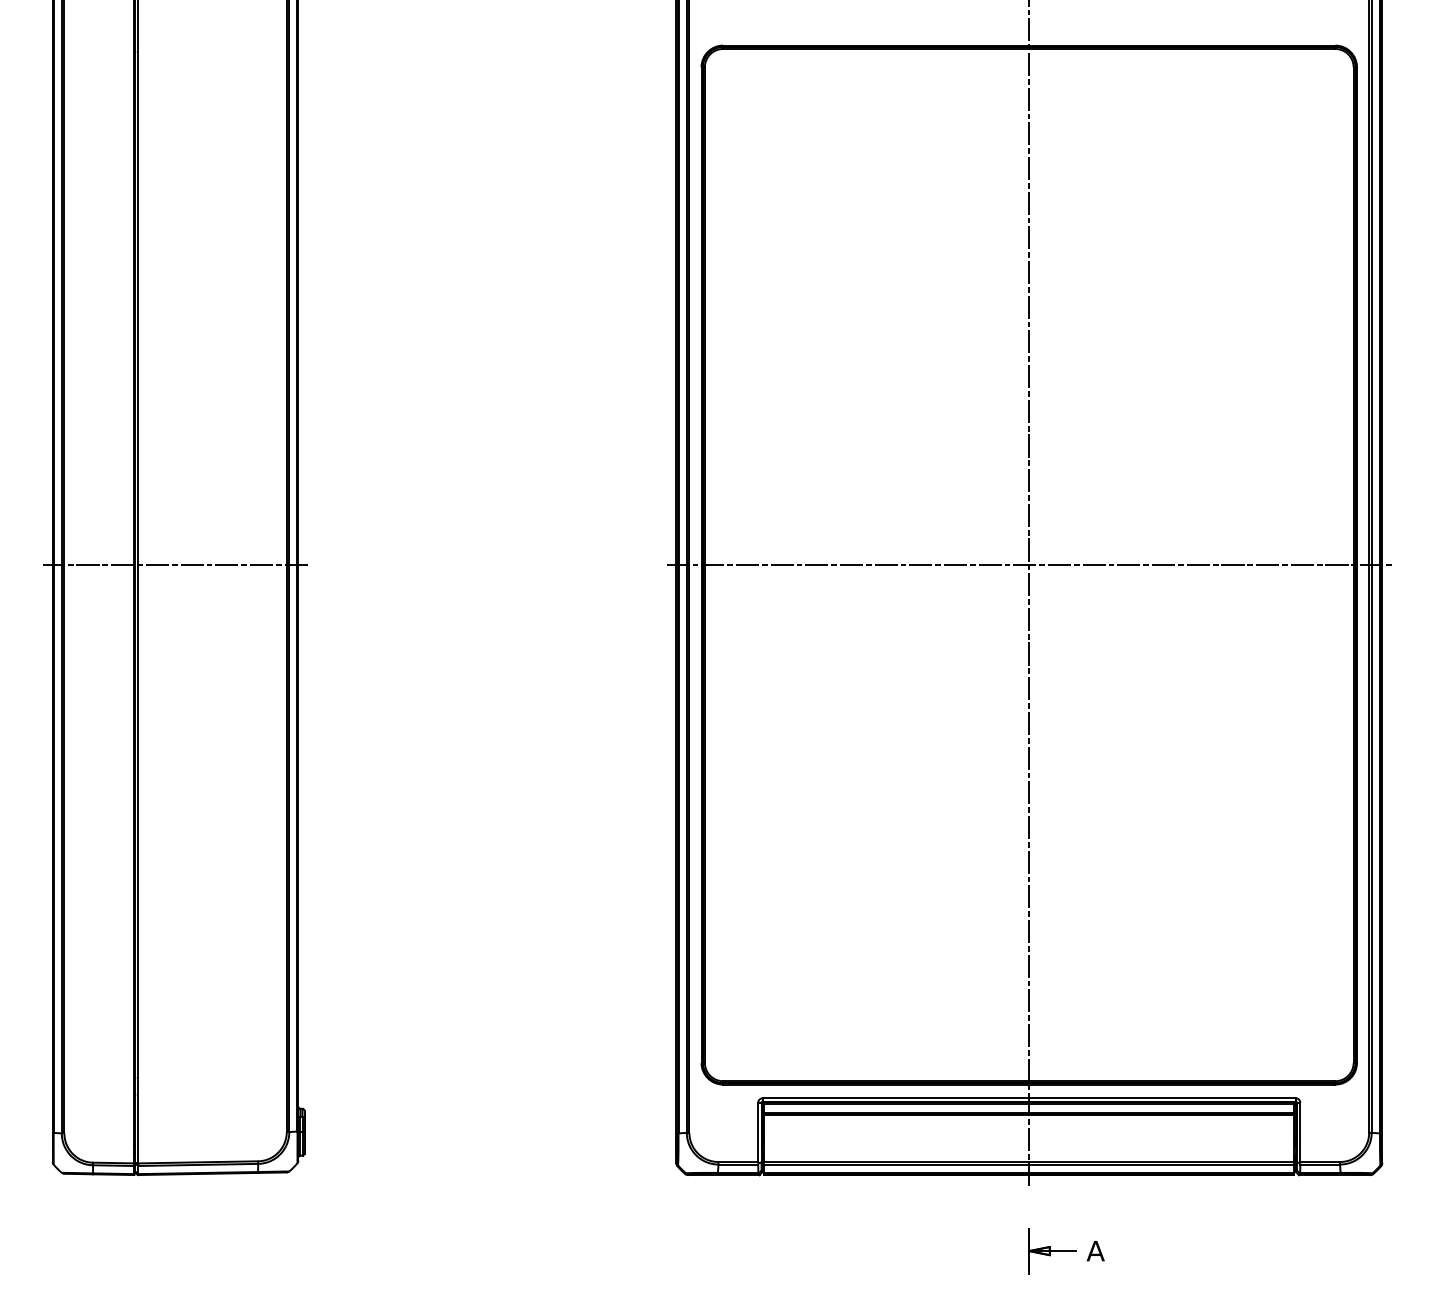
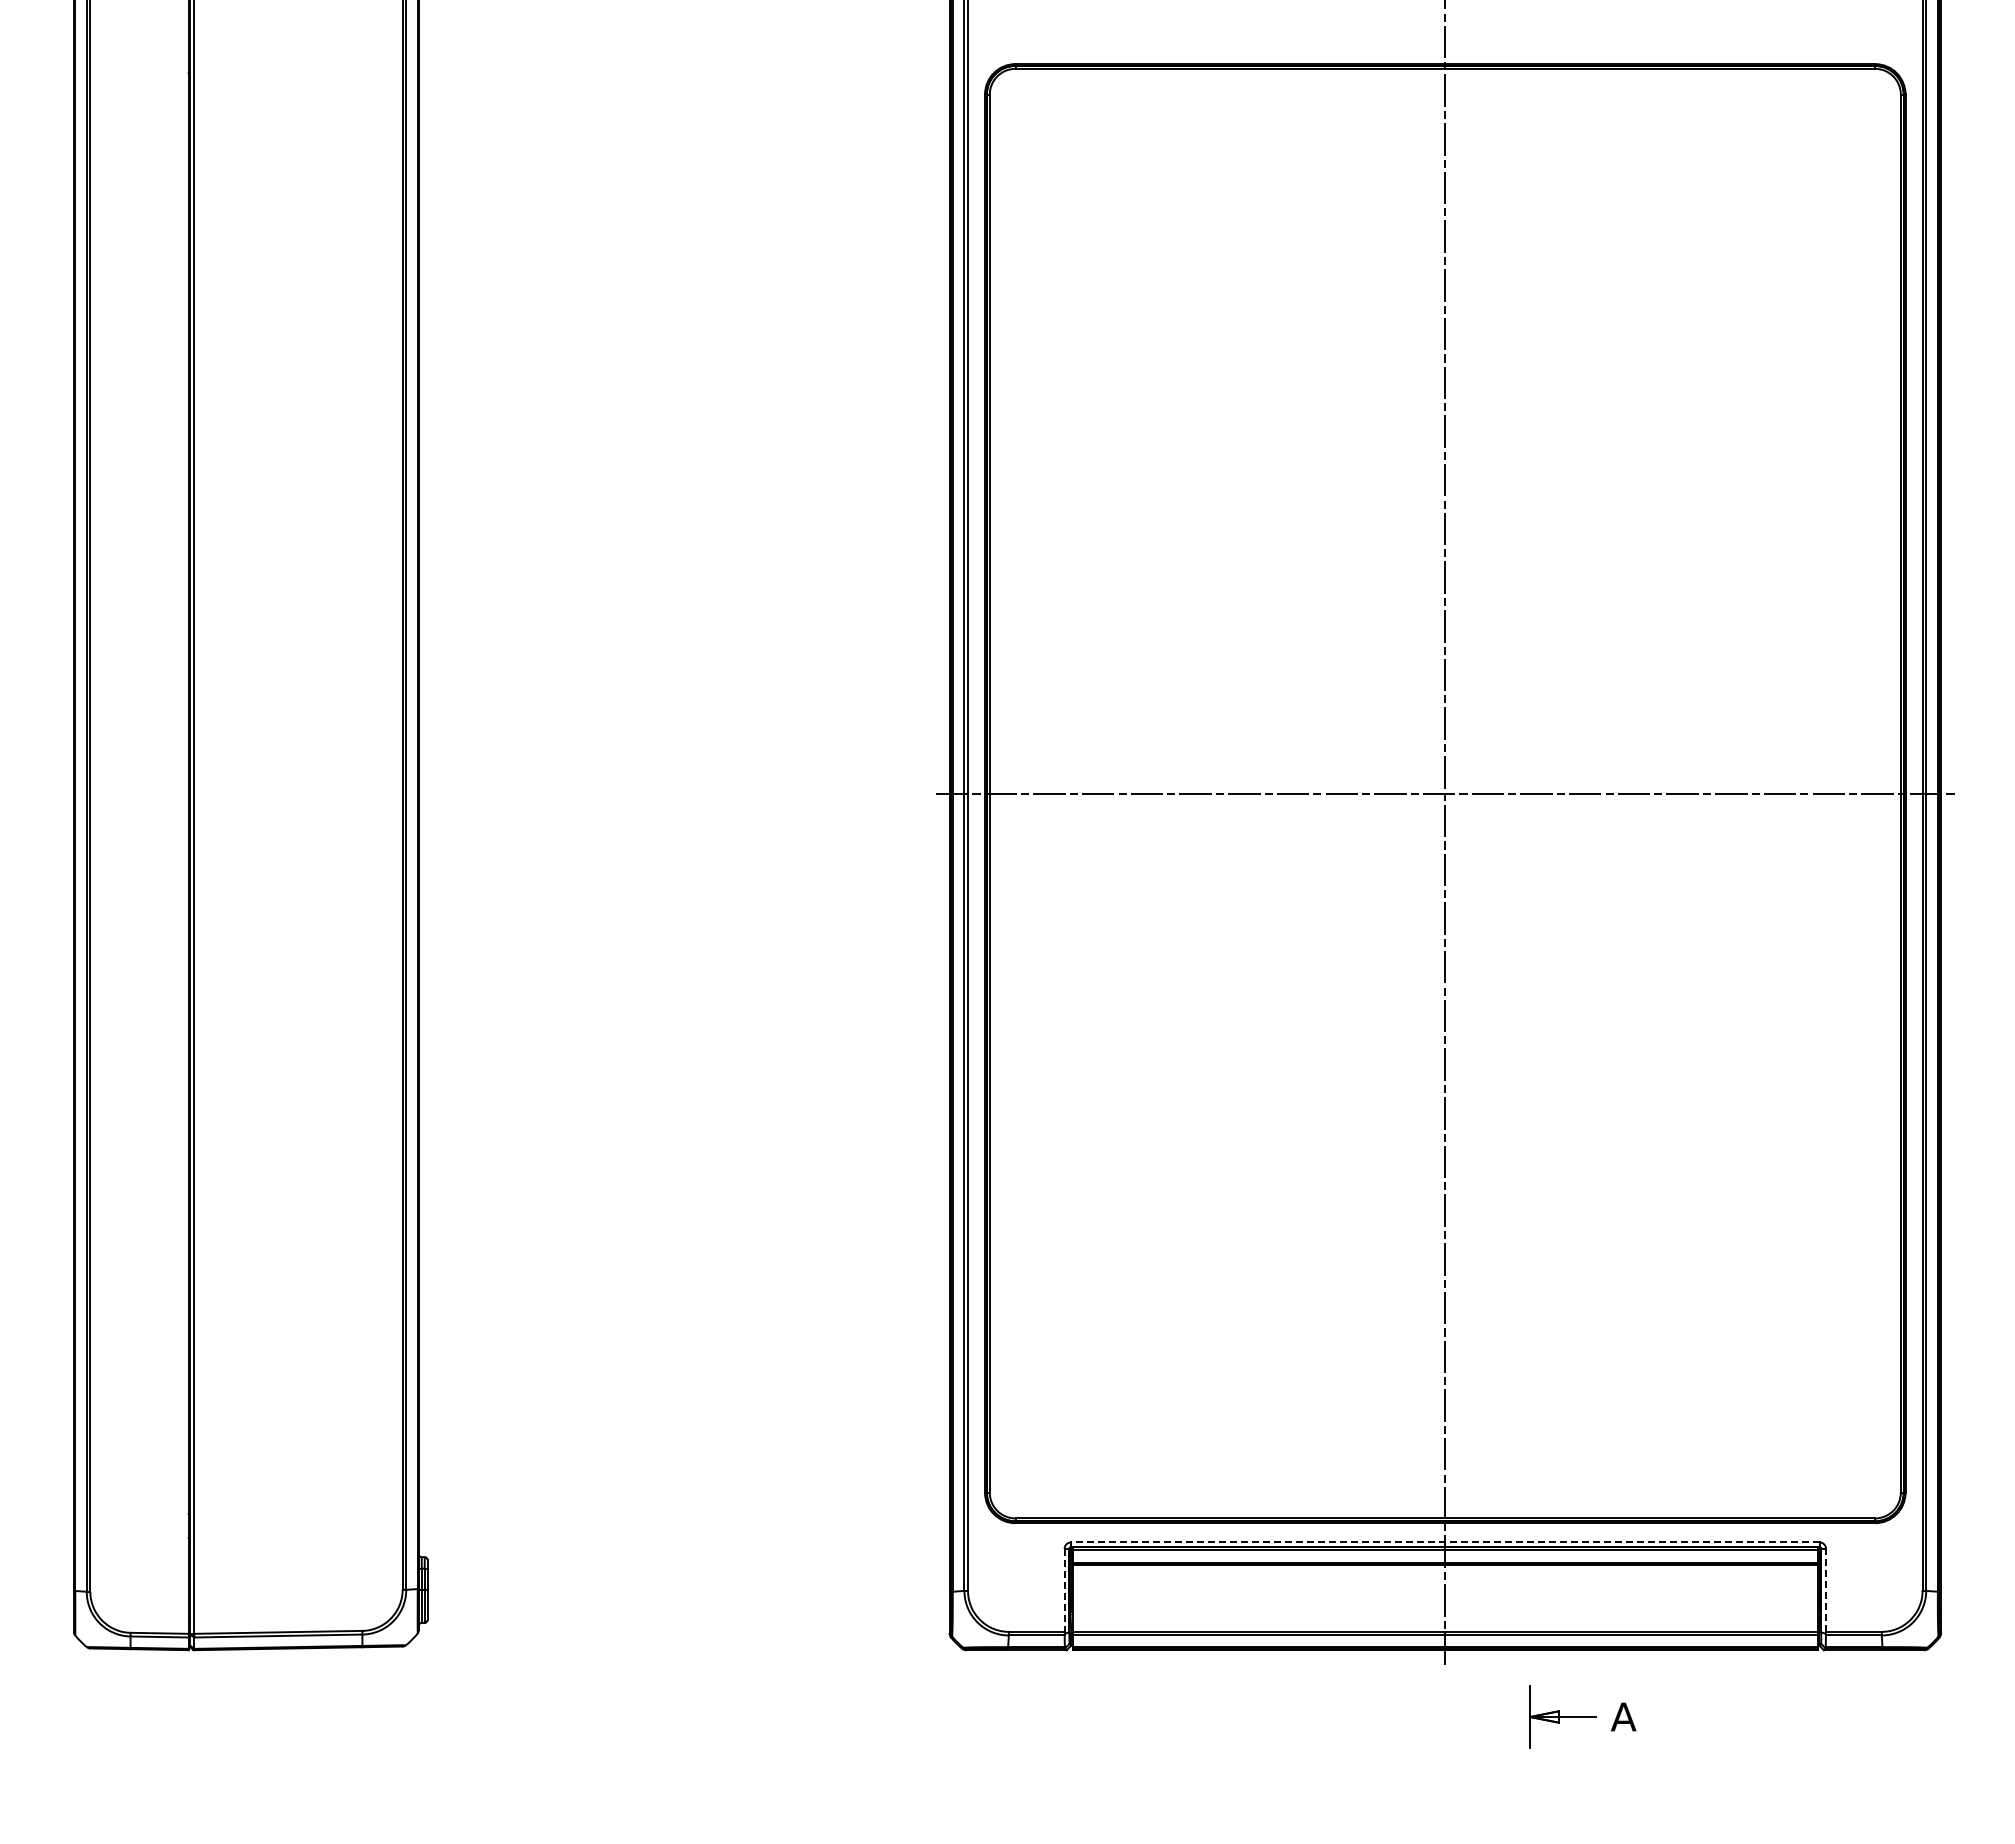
line: (174, 564) -> (245, 793), removed
line: (1028, 1098) -> (1444, 1542), solid -> dashed
line: (758, 1132) -> (1064, 1590), solid -> dashed
line: (1299, 1132) -> (1825, 1590), solid -> dashed
part: (1066, 1250) -> (1582, 1716), moved

